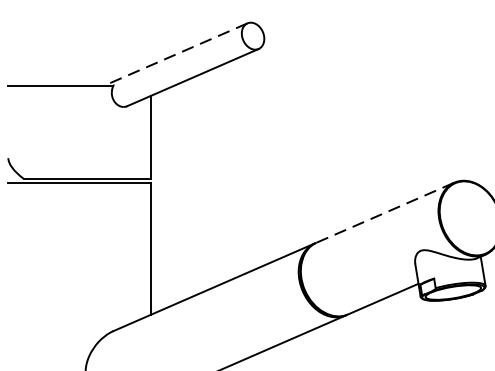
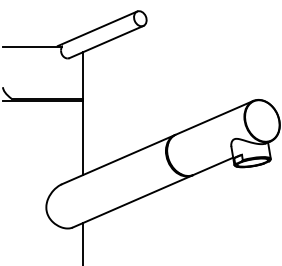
line: (176, 55) -> (97, 29), dashed -> solid
line: (387, 212) -> (215, 117), dashed -> solid

